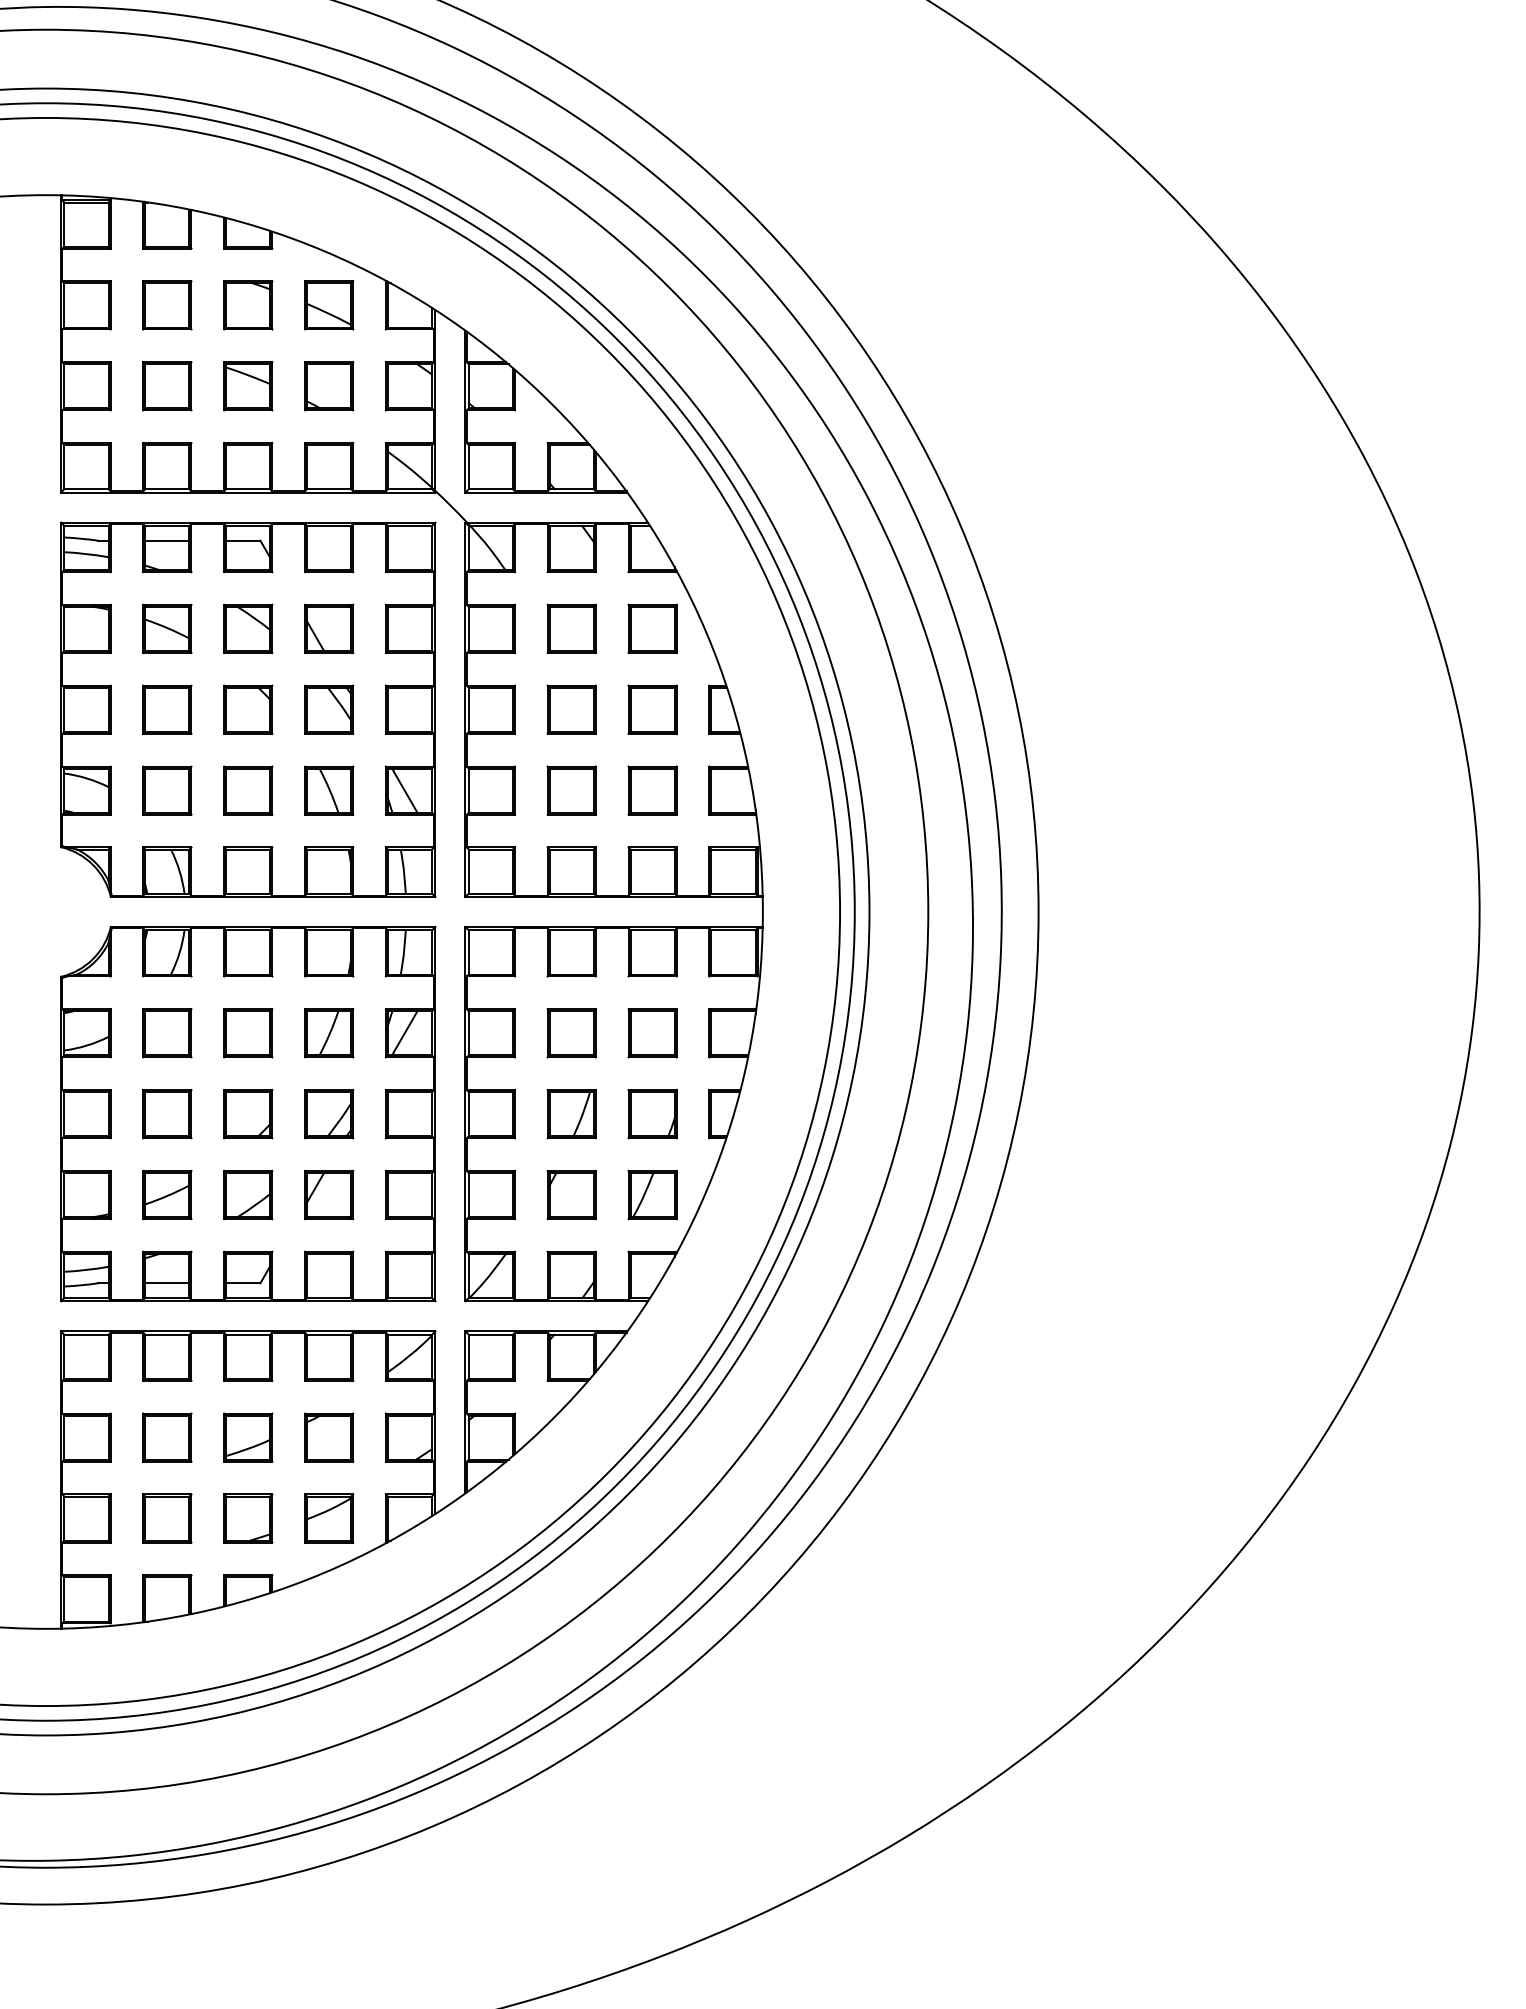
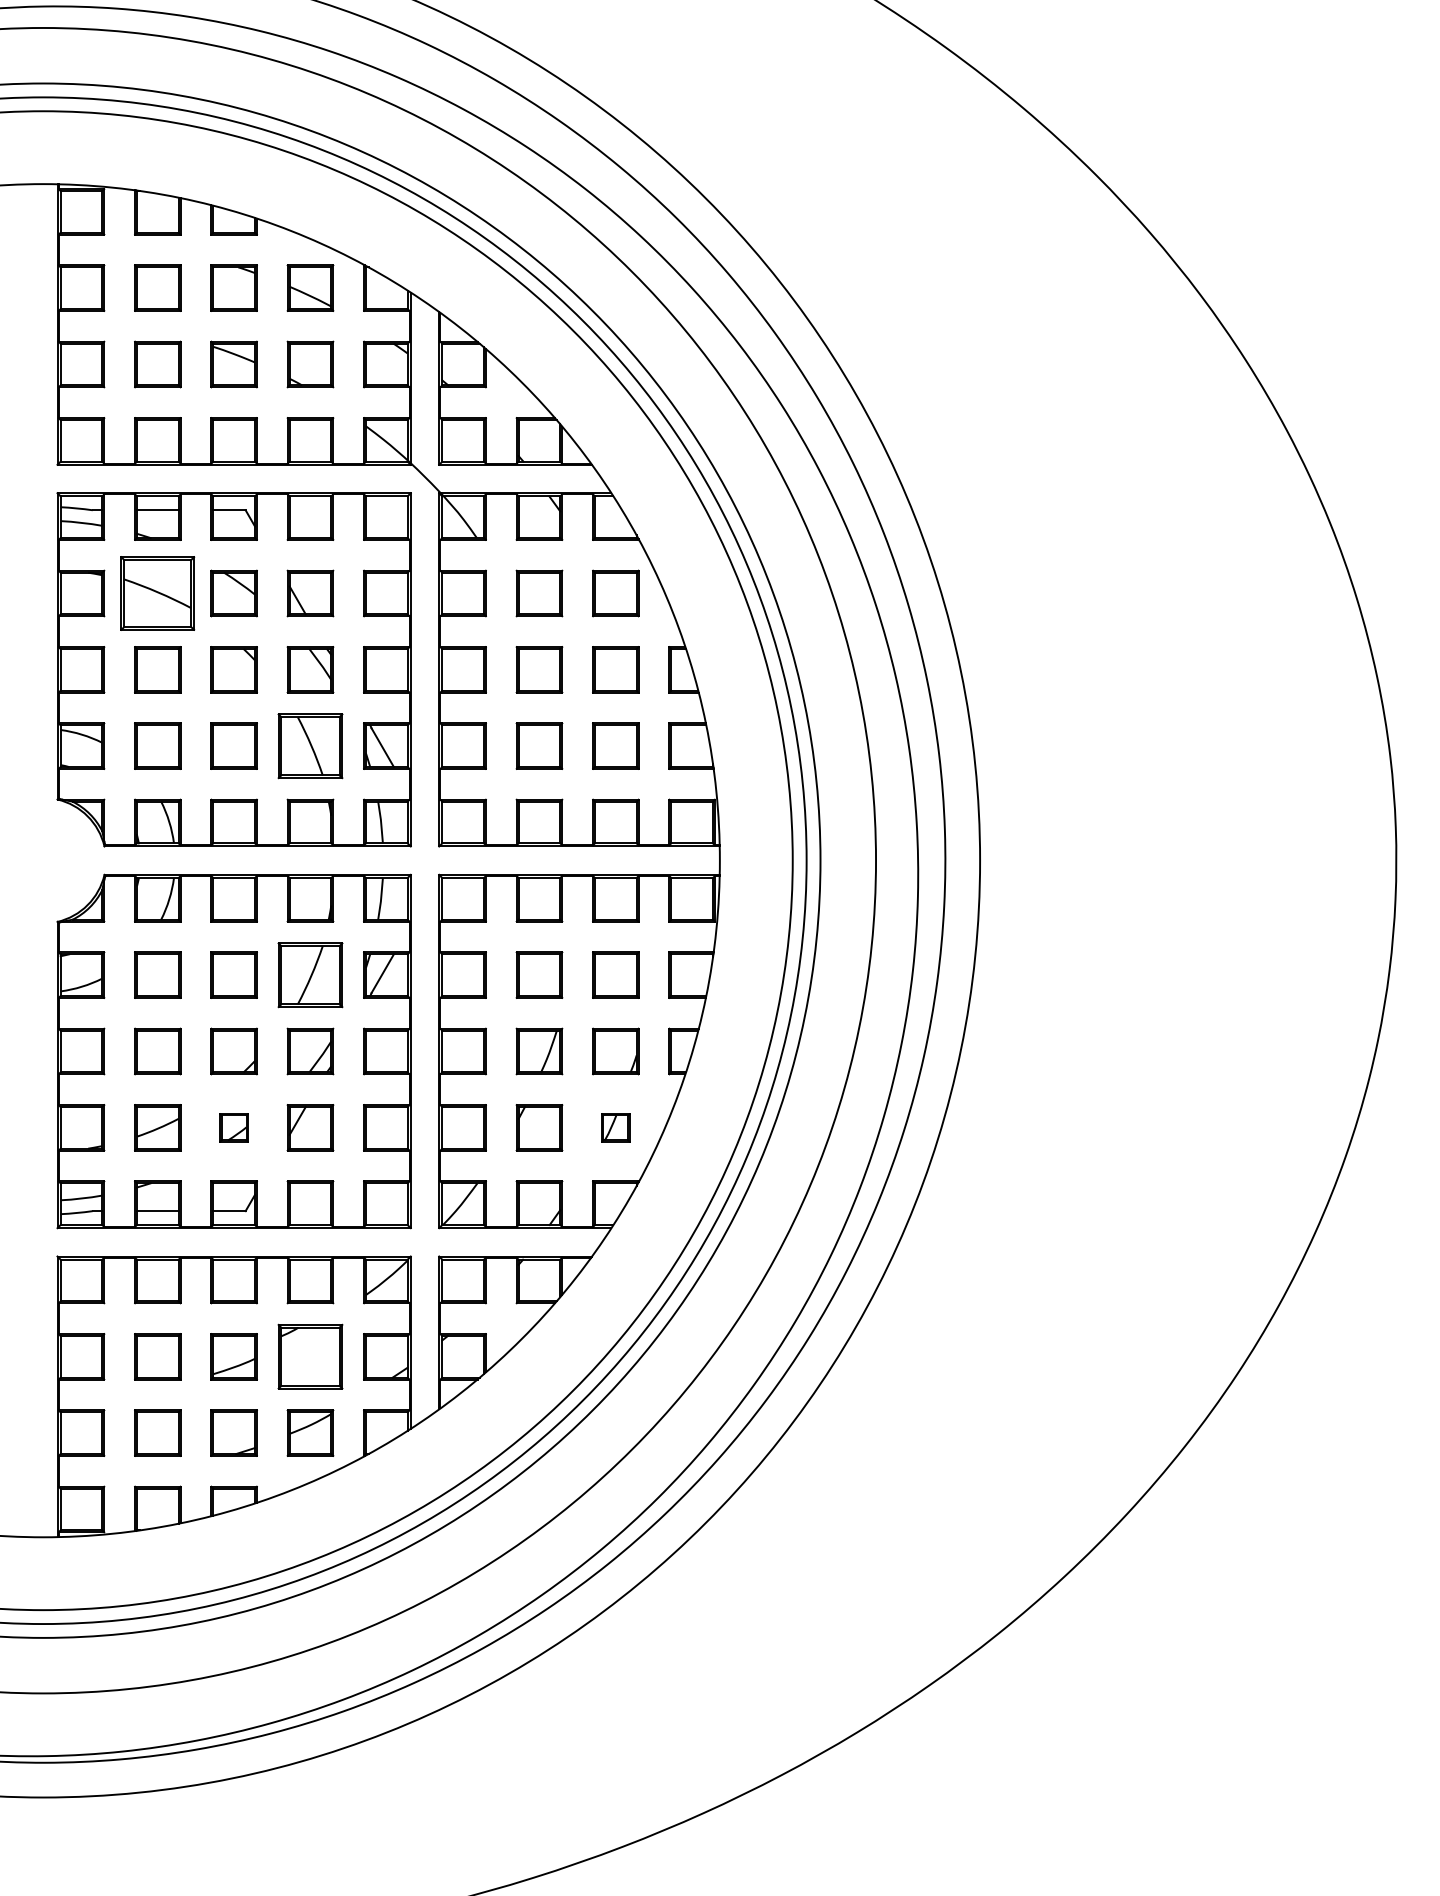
part: (167, 628) -> (157, 593), size x1.6
part: (329, 789) -> (310, 745), size x1.4
part: (329, 1032) -> (310, 974), size x1.4
part: (247, 1194) -> (233, 1127), size x0.6
part: (652, 1194) -> (615, 1127), size x0.6
part: (329, 1437) -> (310, 1356), size x1.4

